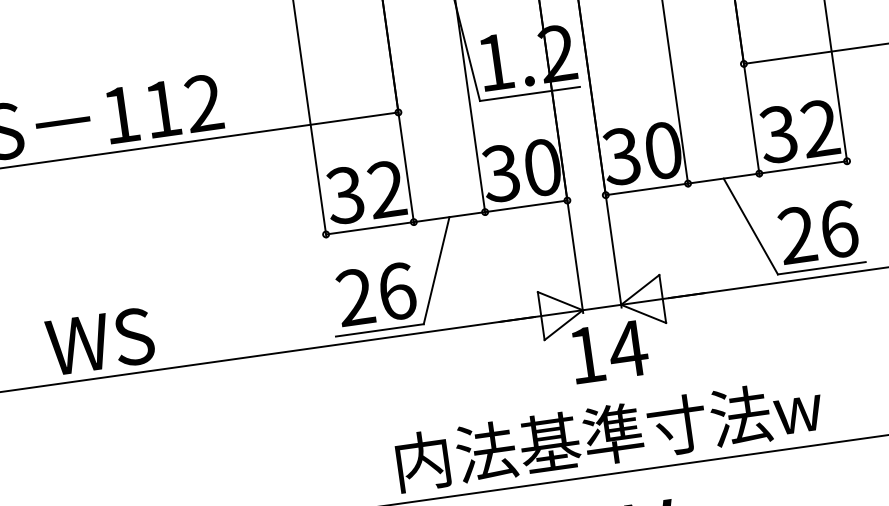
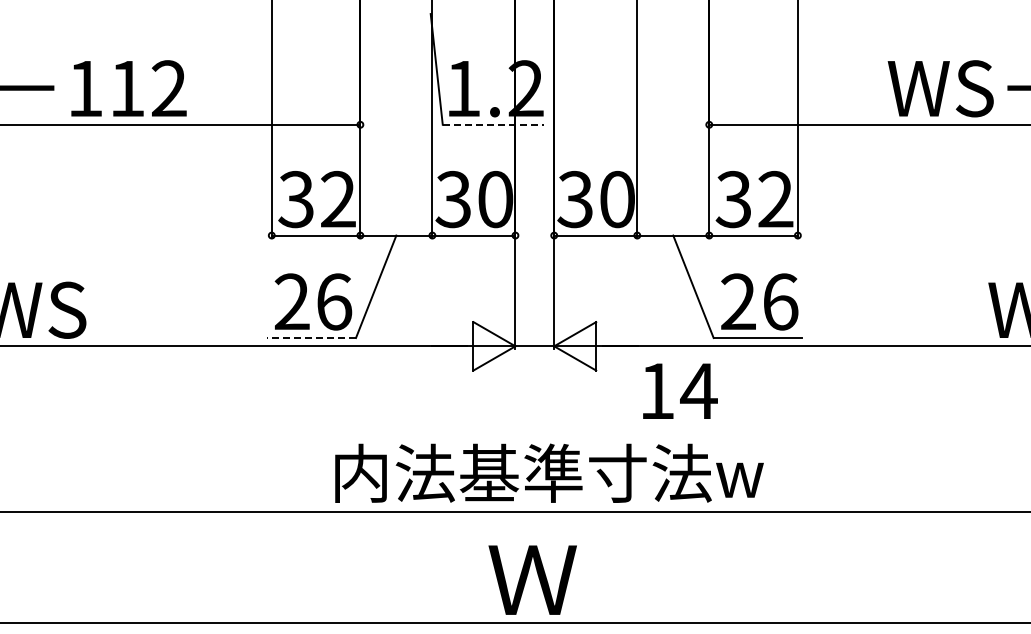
line: (530, 93) -> (493, 124), solid -> dashed
line: (379, 330) -> (311, 338), solid -> dashed
text: (609, 351) -> (680, 390), moved
text: (609, 433) -> (549, 472), moved

